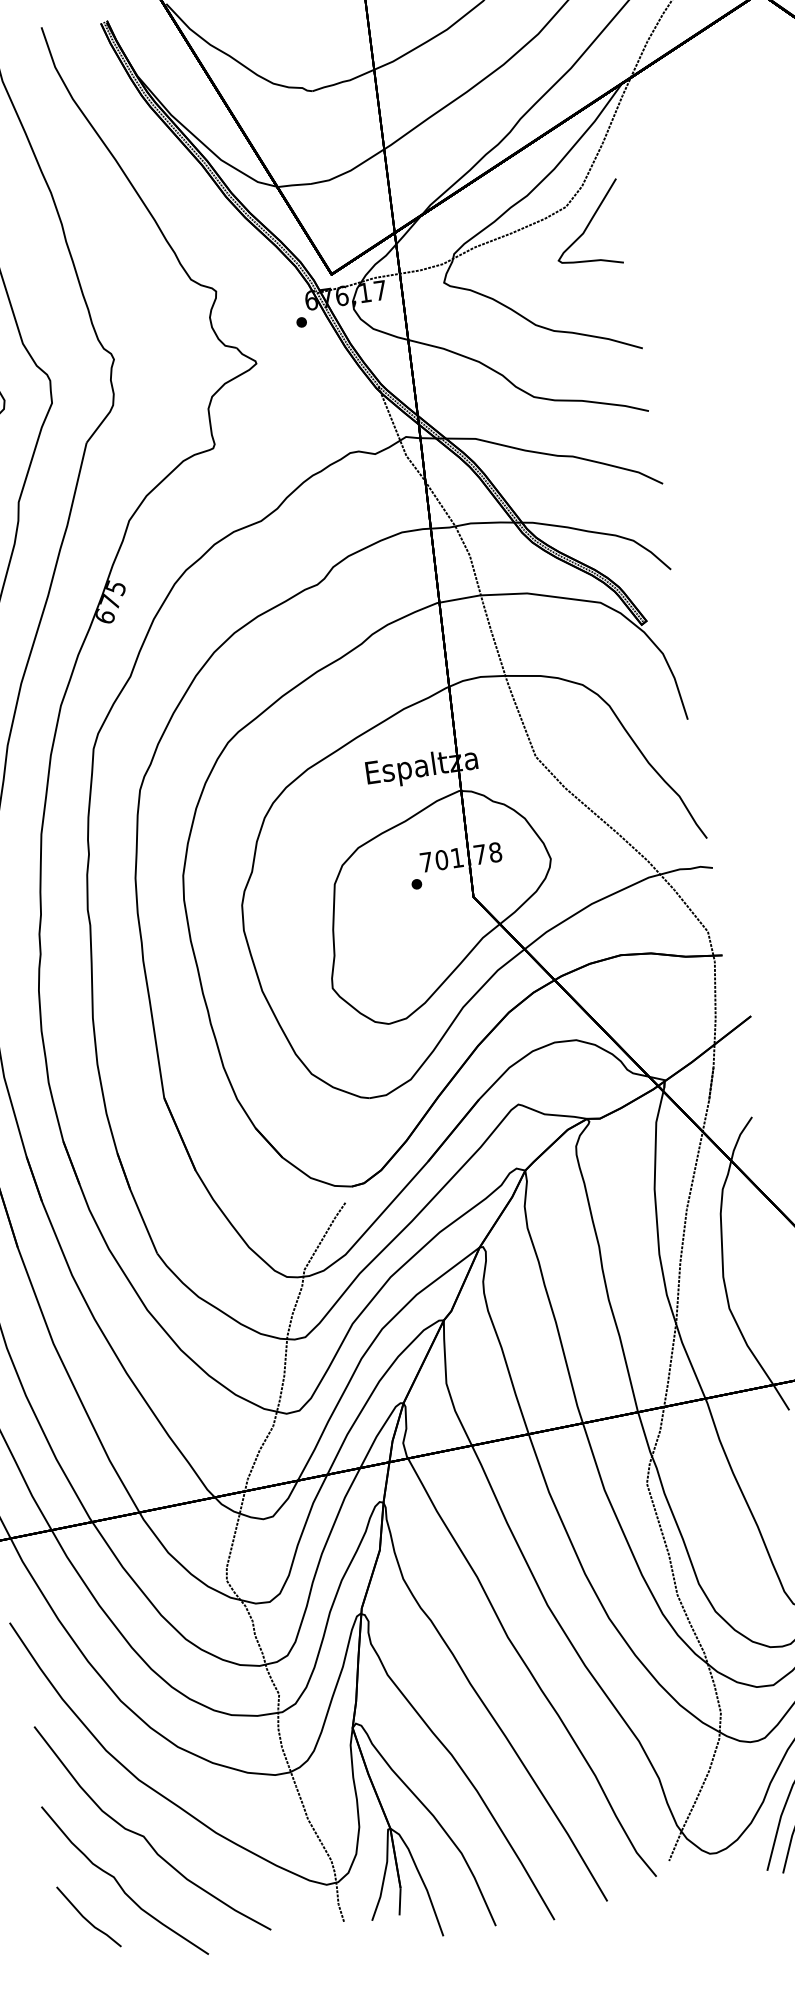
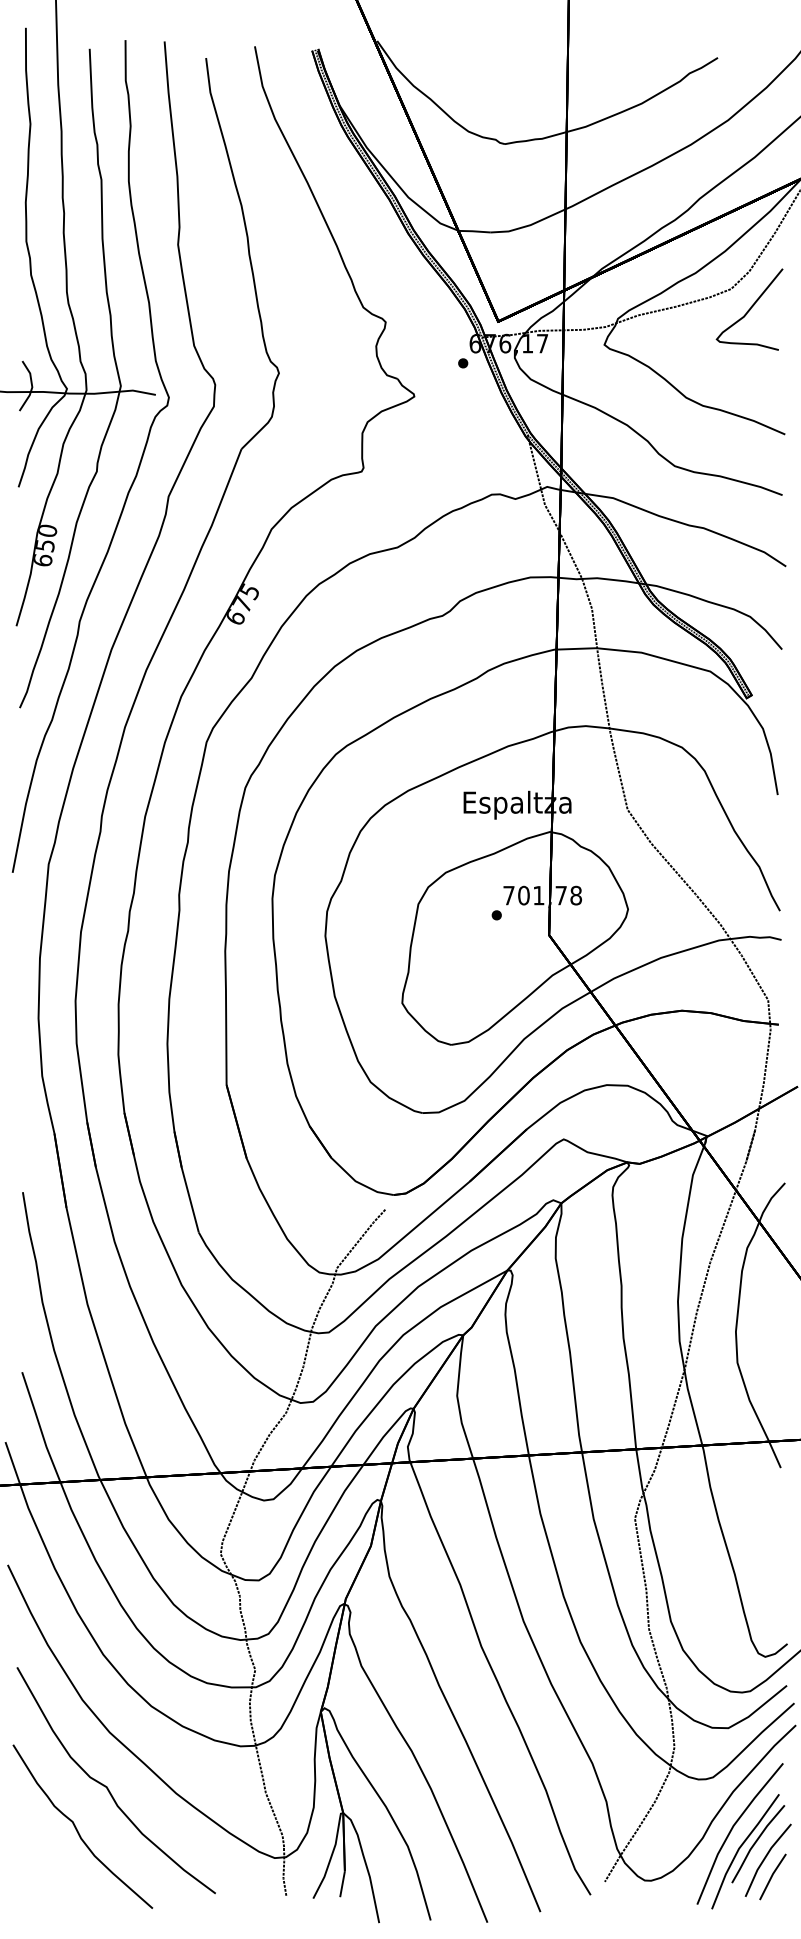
line: (87, 1919) -> (41, 1858), removed

